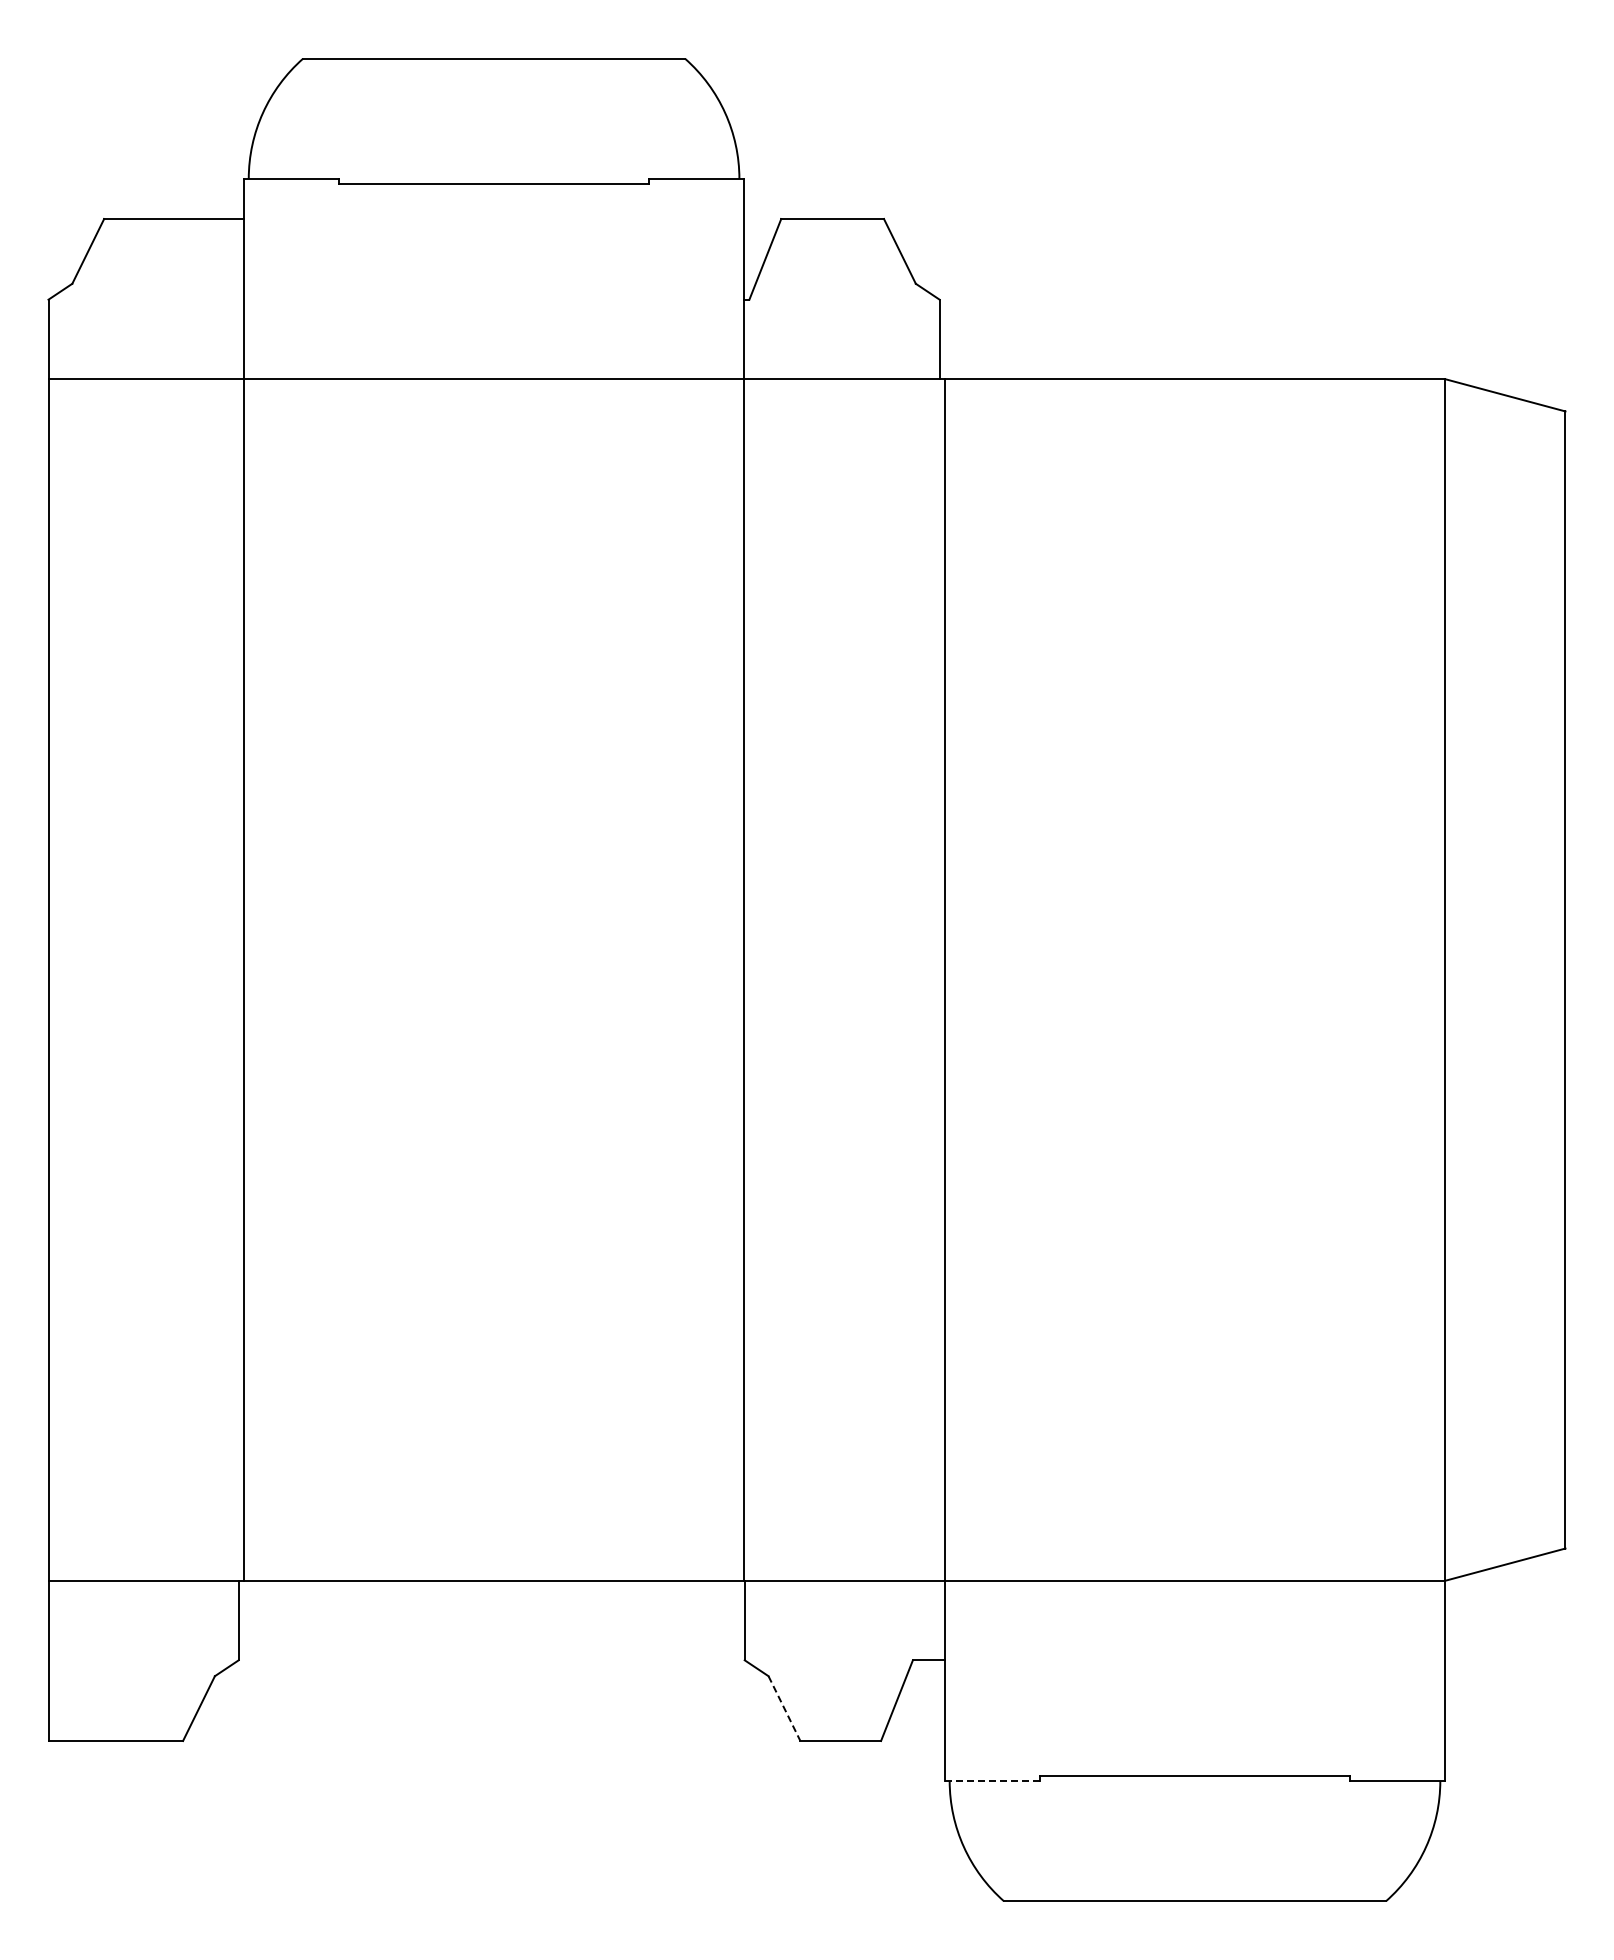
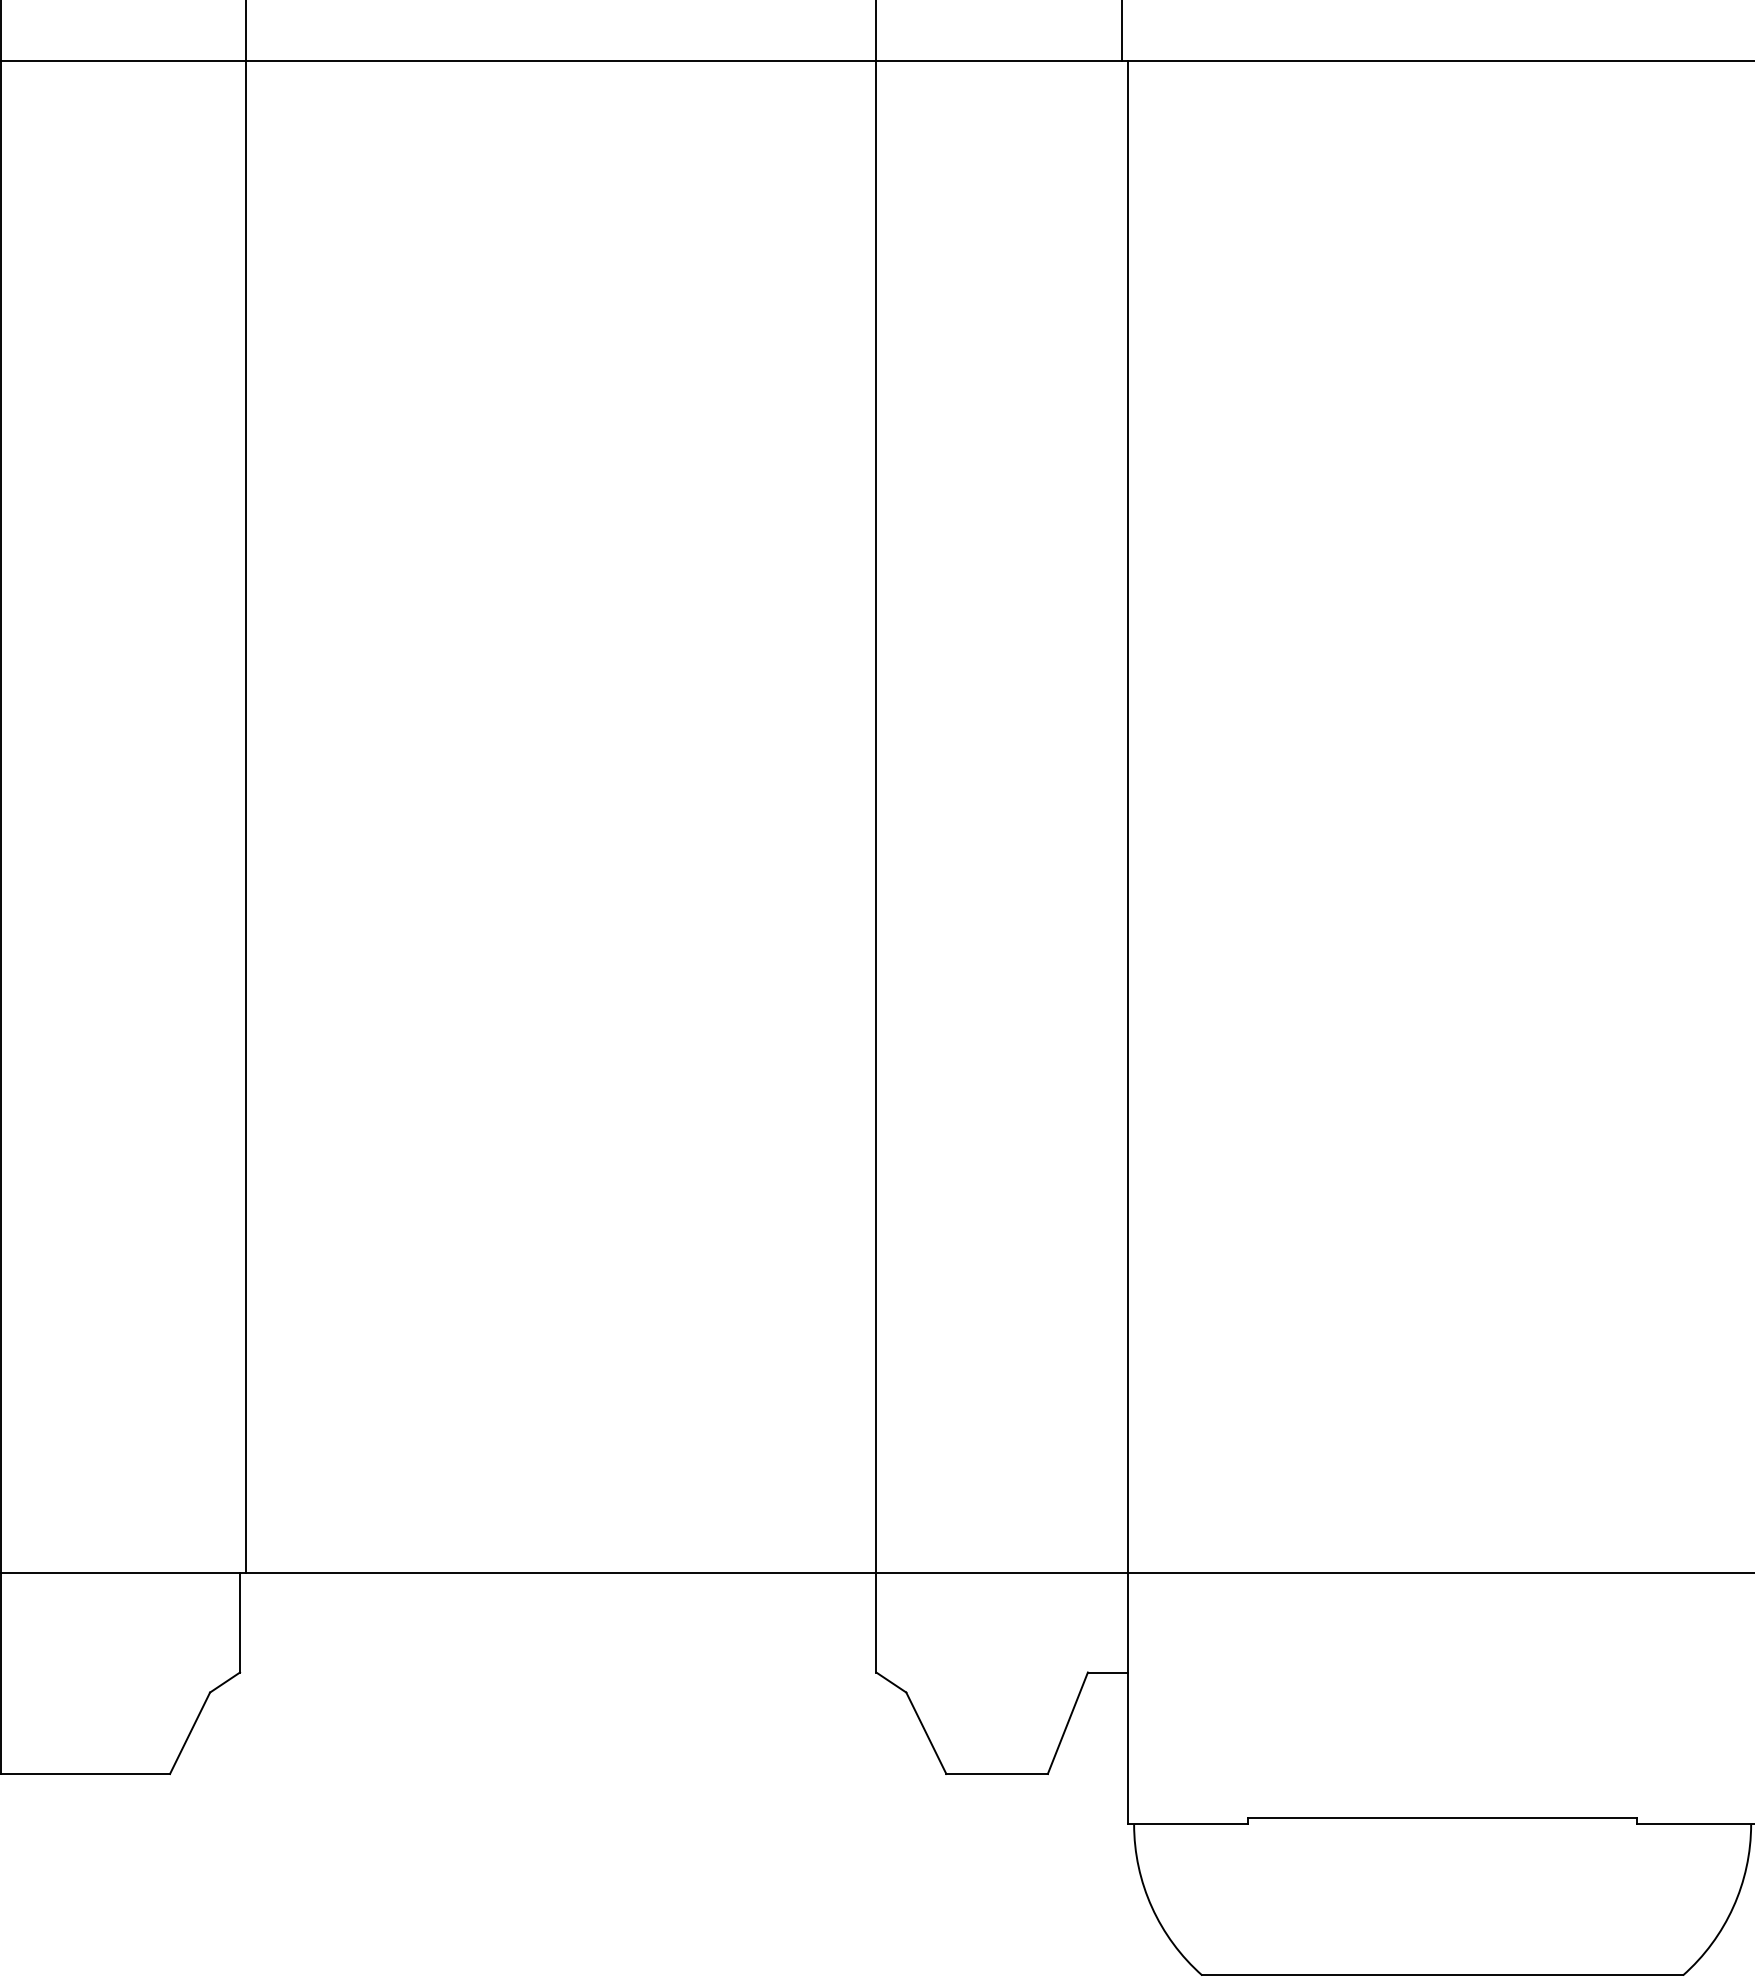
line: (784, 1709) -> (926, 1734), dashed -> solid
line: (992, 1781) -> (1187, 1824), dashed -> solid

